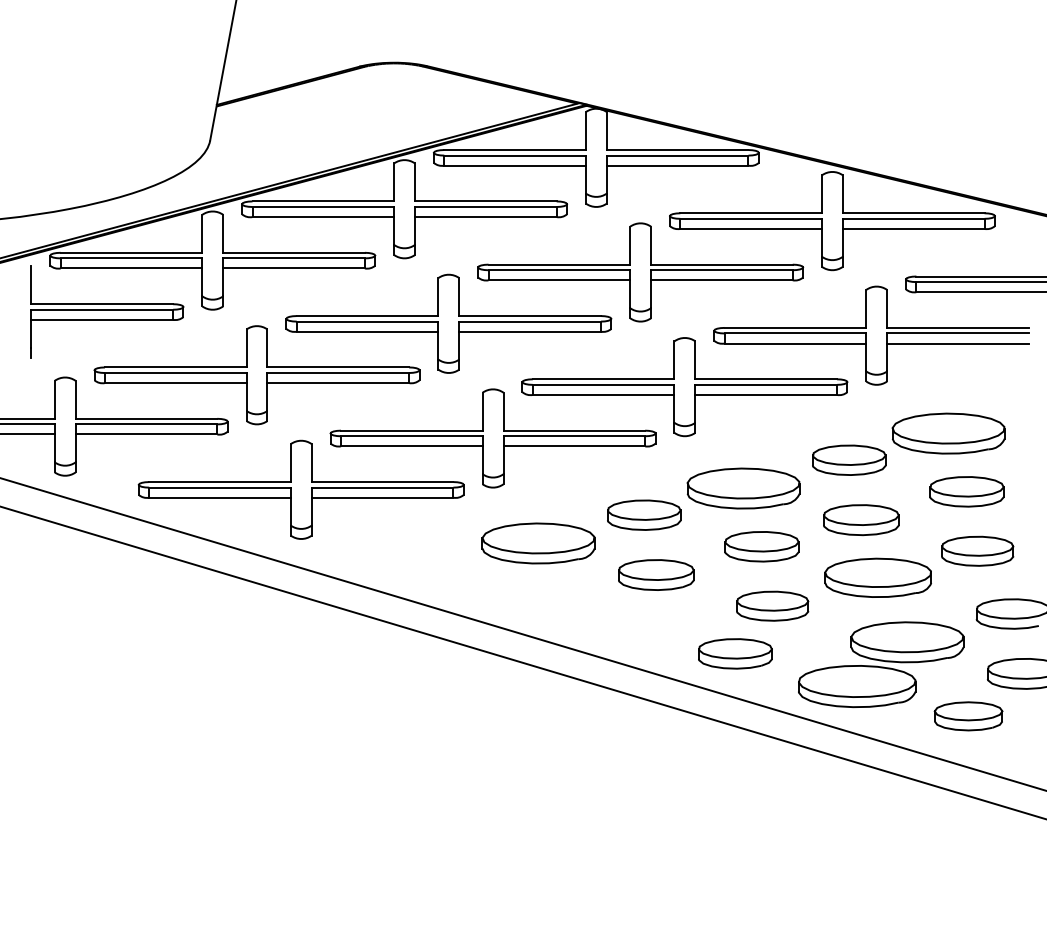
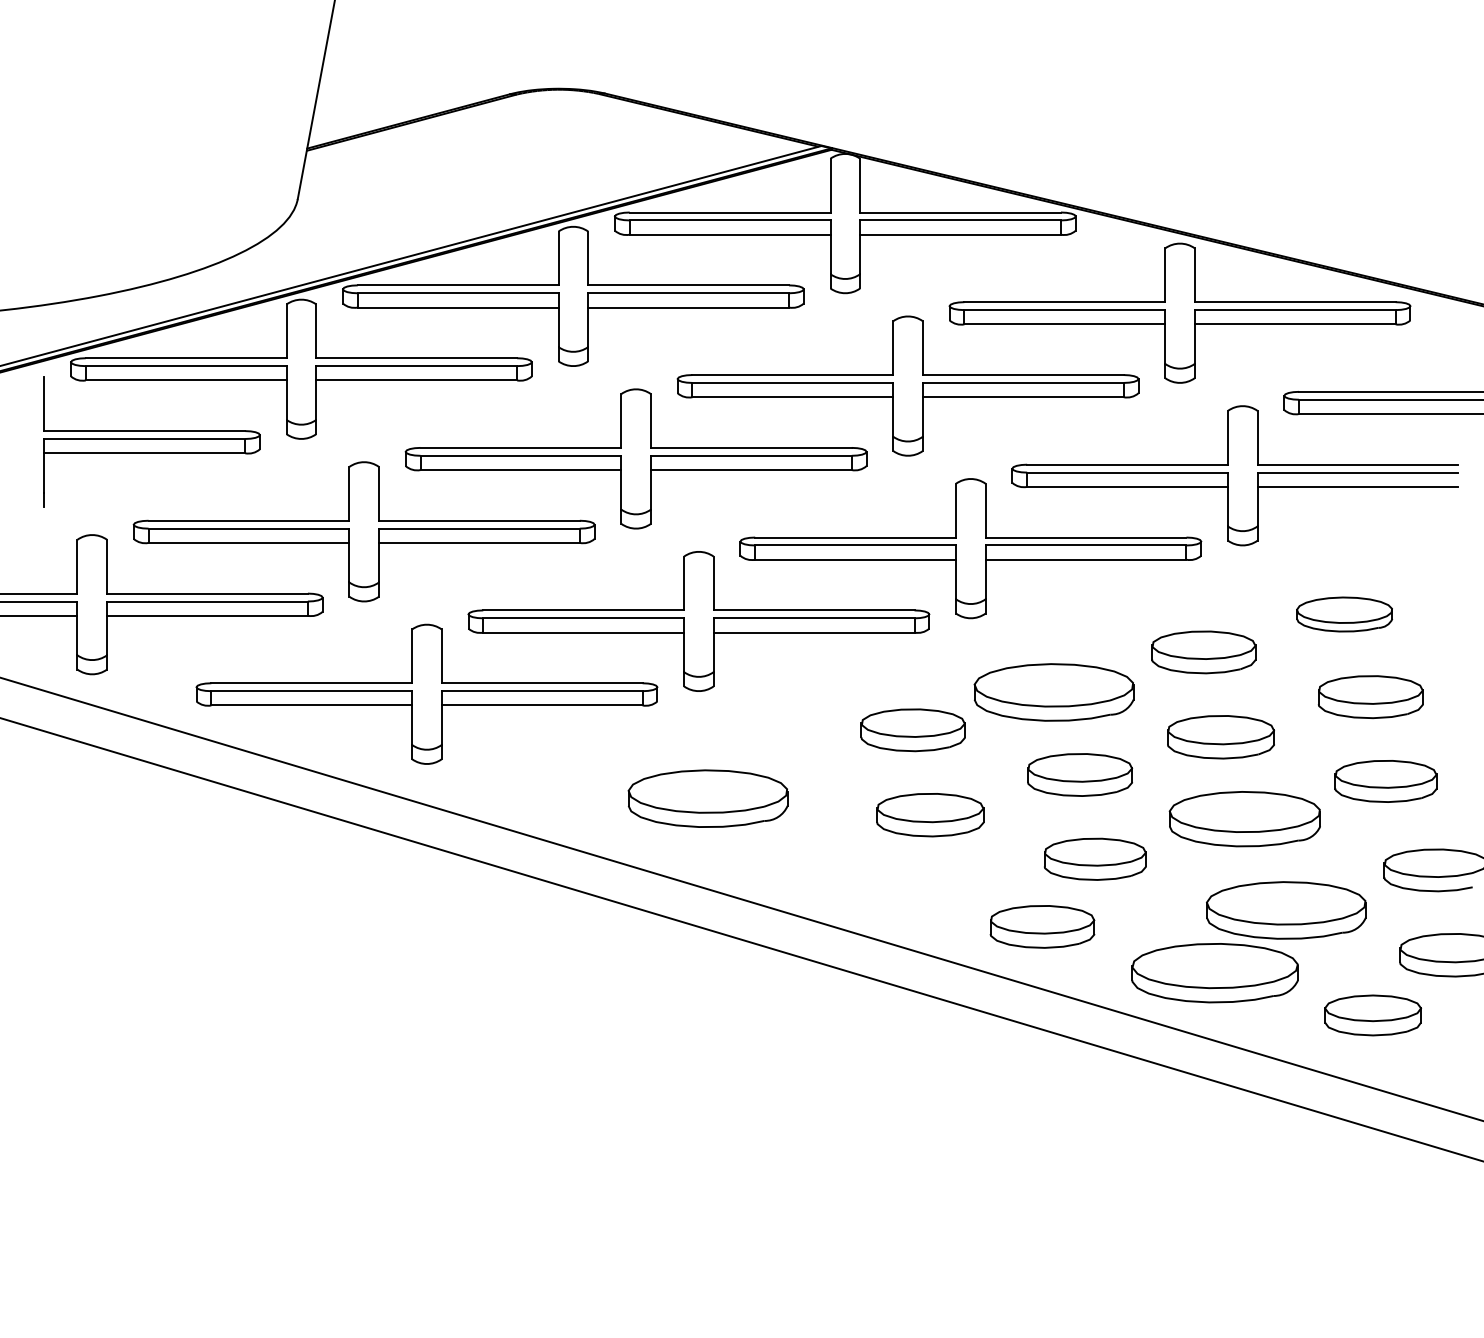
part: (948, 433) -> (1344, 614), size x0.6
part: (538, 543) -> (707, 798), moved

